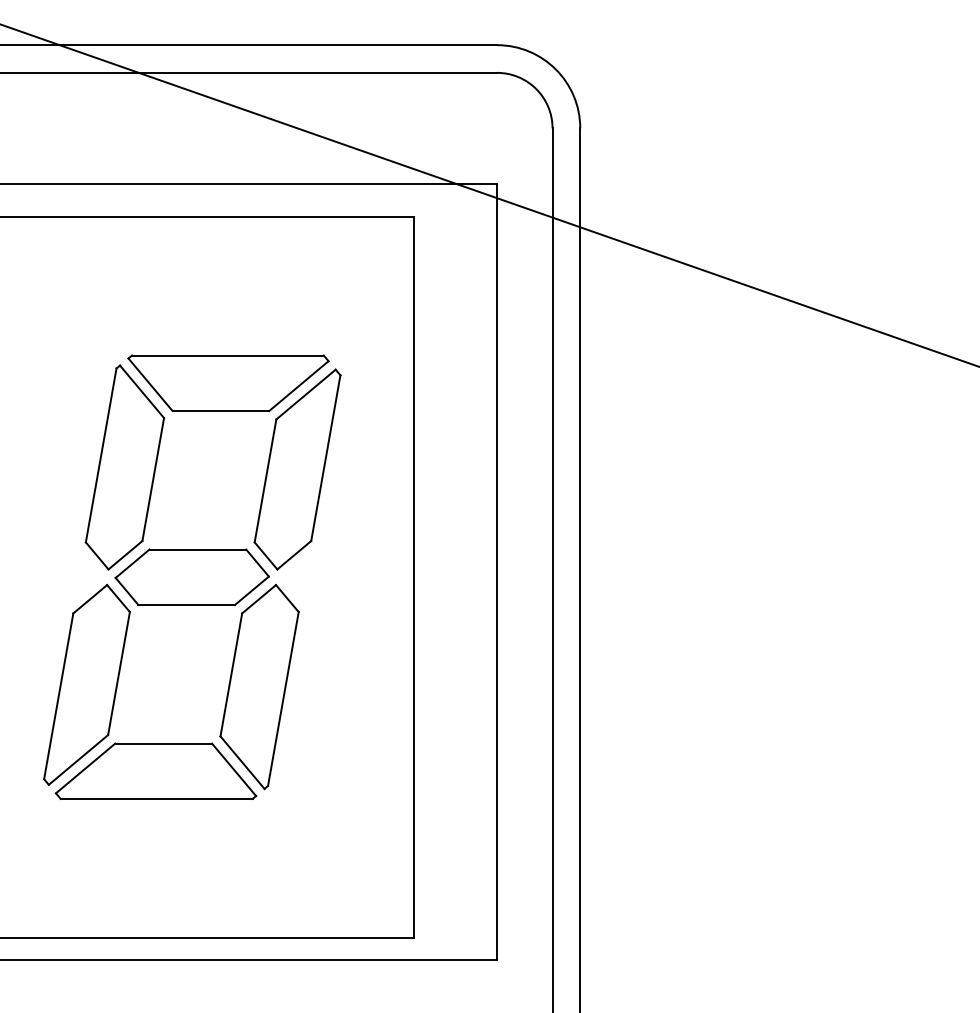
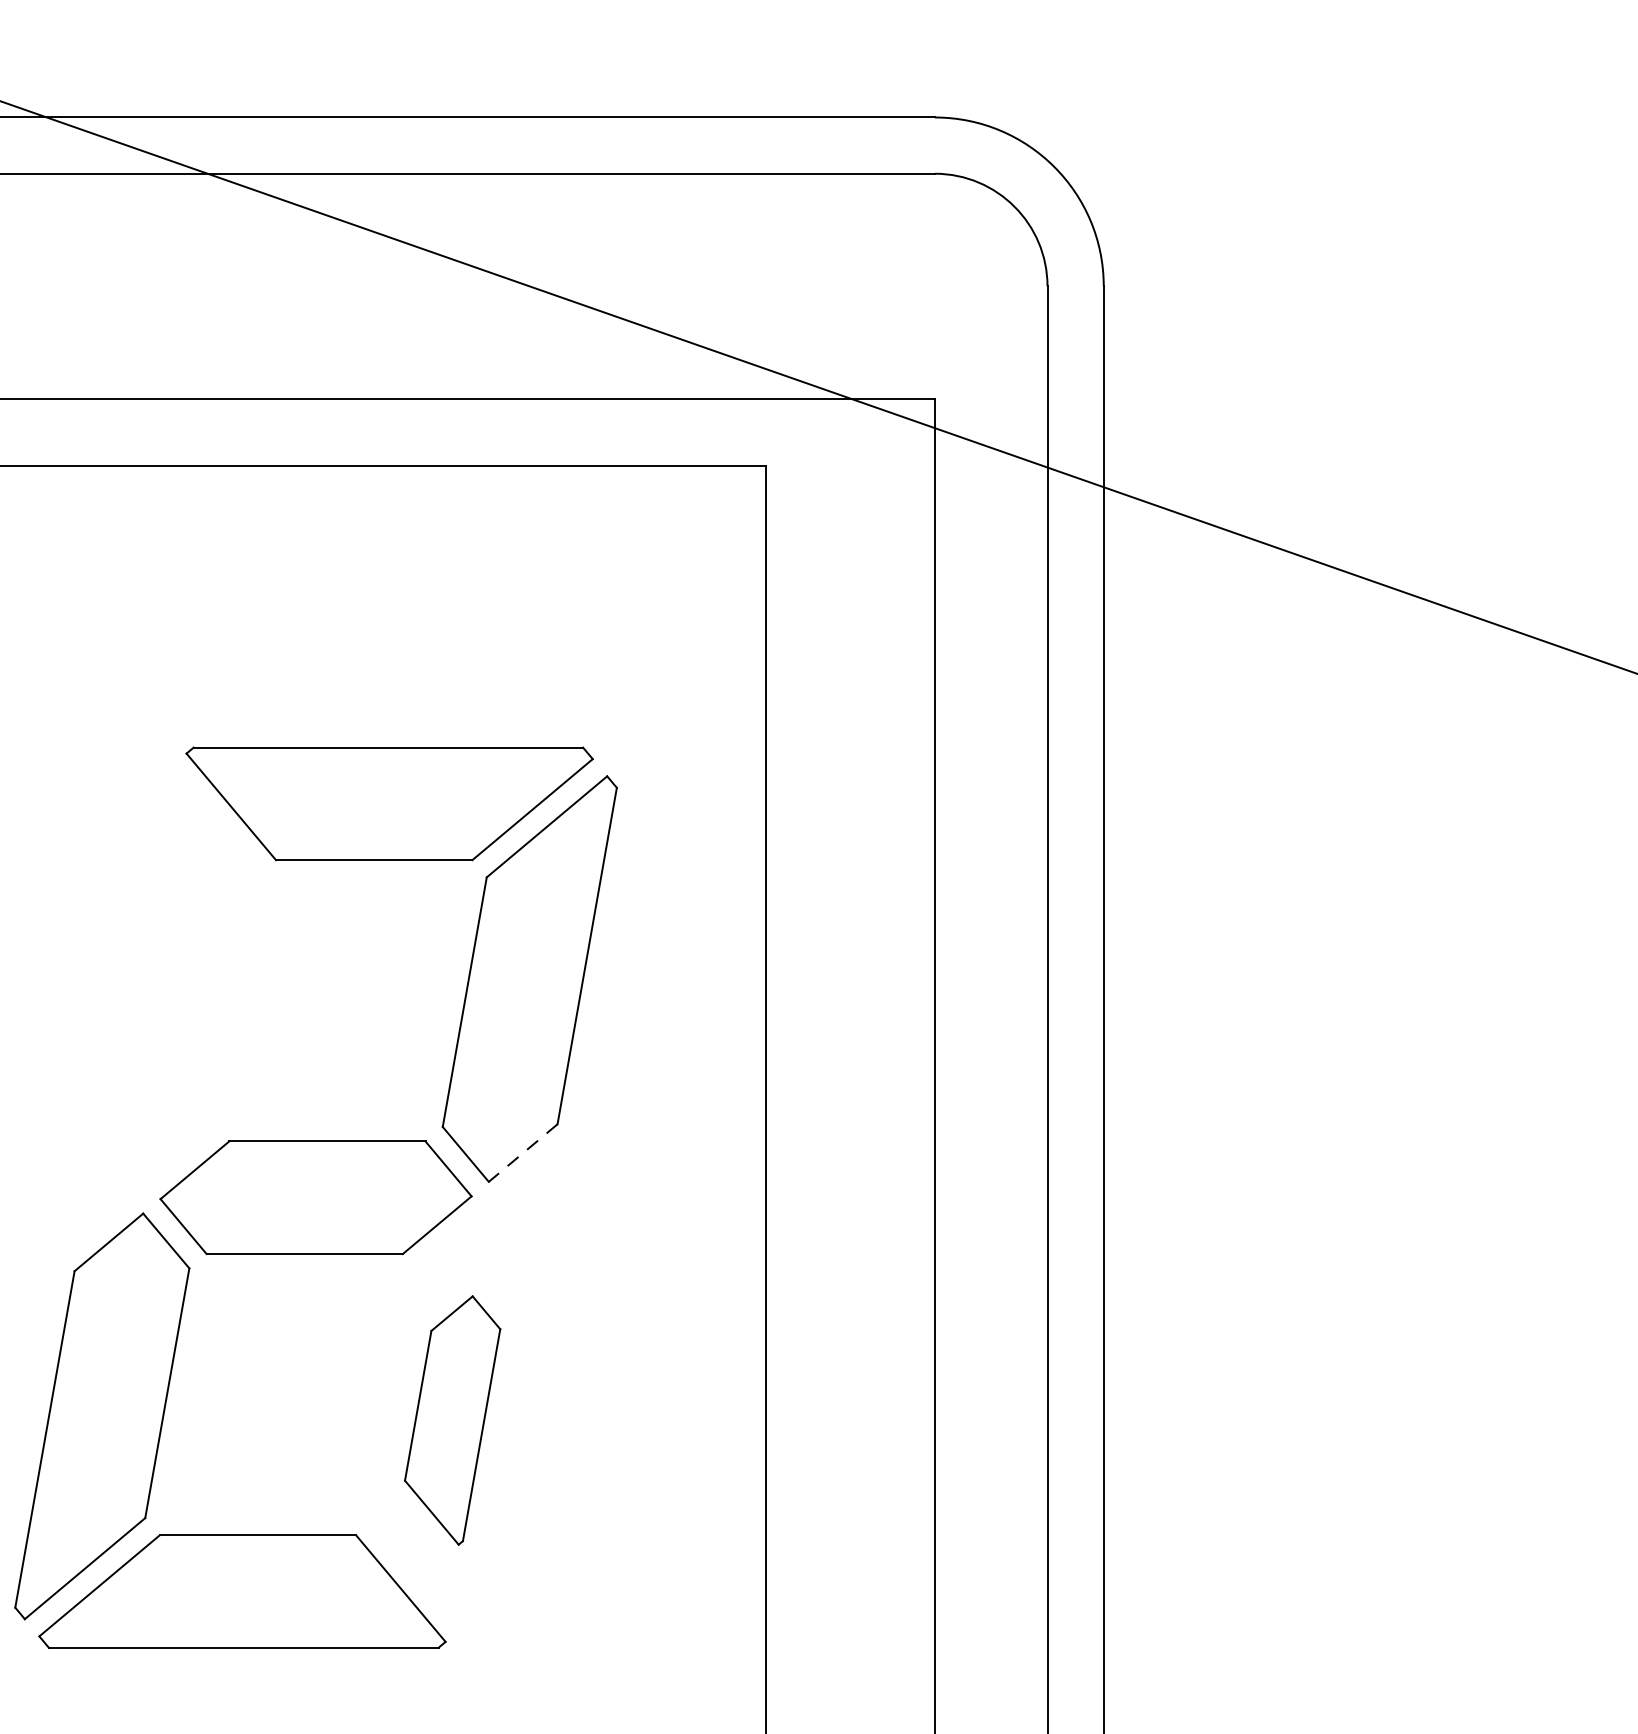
part: (124, 467) -> (178, 974), removed
line: (293, 555) -> (521, 1153), solid -> dashed
part: (259, 686) -> (452, 1419), size x0.6

